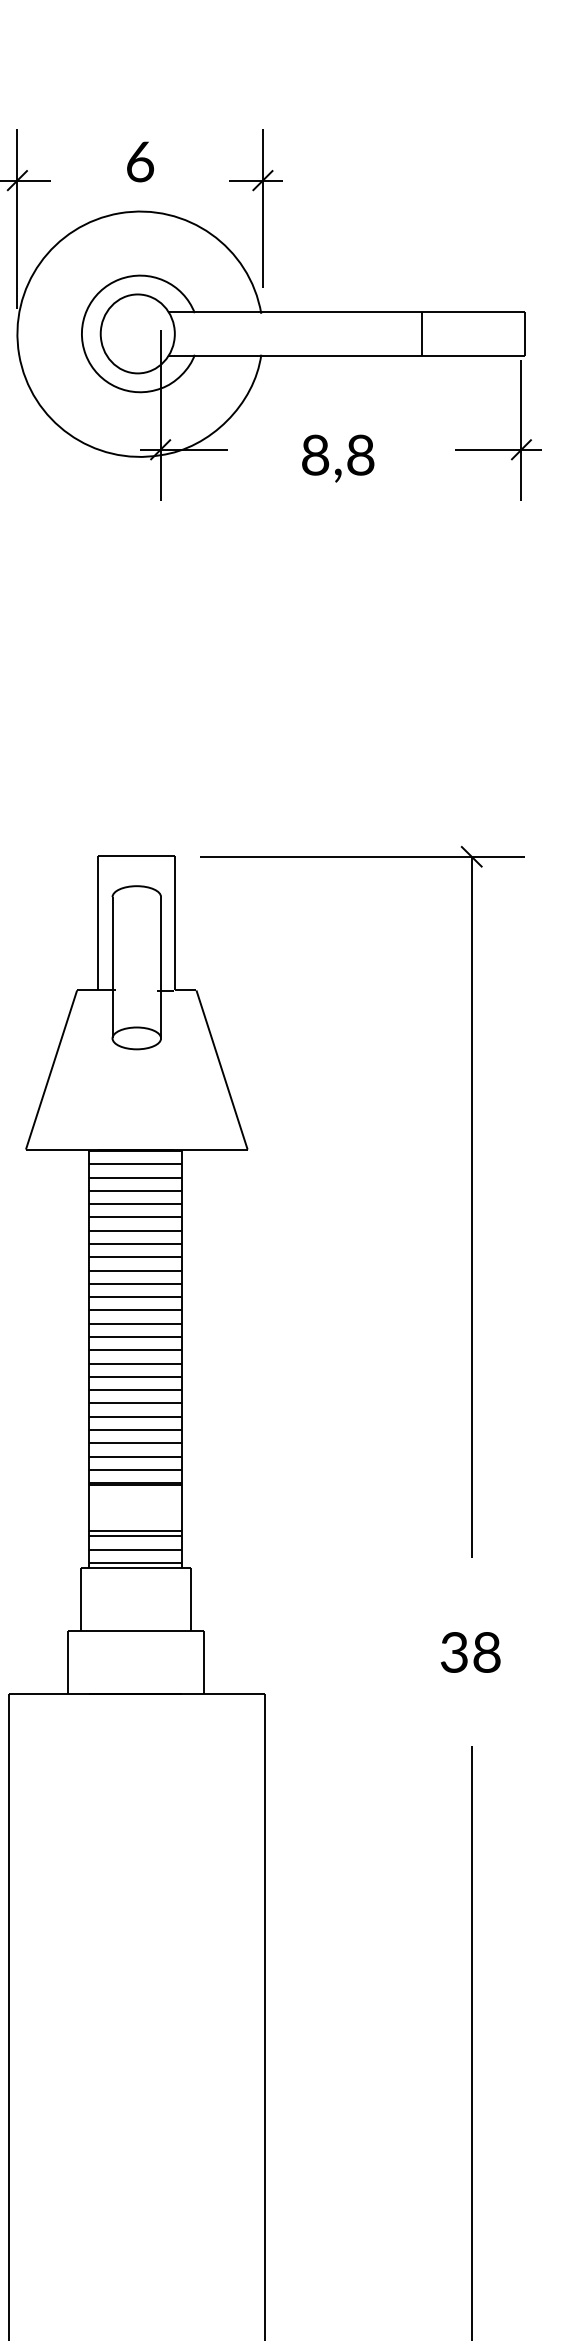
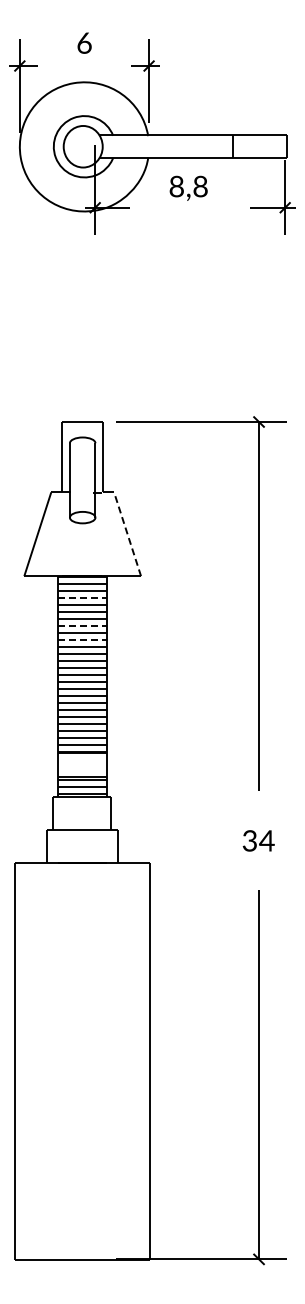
text: (140, 160) -> (84, 42), moved
text: (337, 456) -> (188, 187), moved
line: (221, 1070) -> (127, 534), solid -> dashed
line: (136, 1190) -> (82, 597), solid -> dashed
line: (136, 1243) -> (82, 625), solid -> dashed
line: (136, 1269) -> (82, 639), solid -> dashed
text: (485, 1651) -> (266, 840), 38 -> 34

